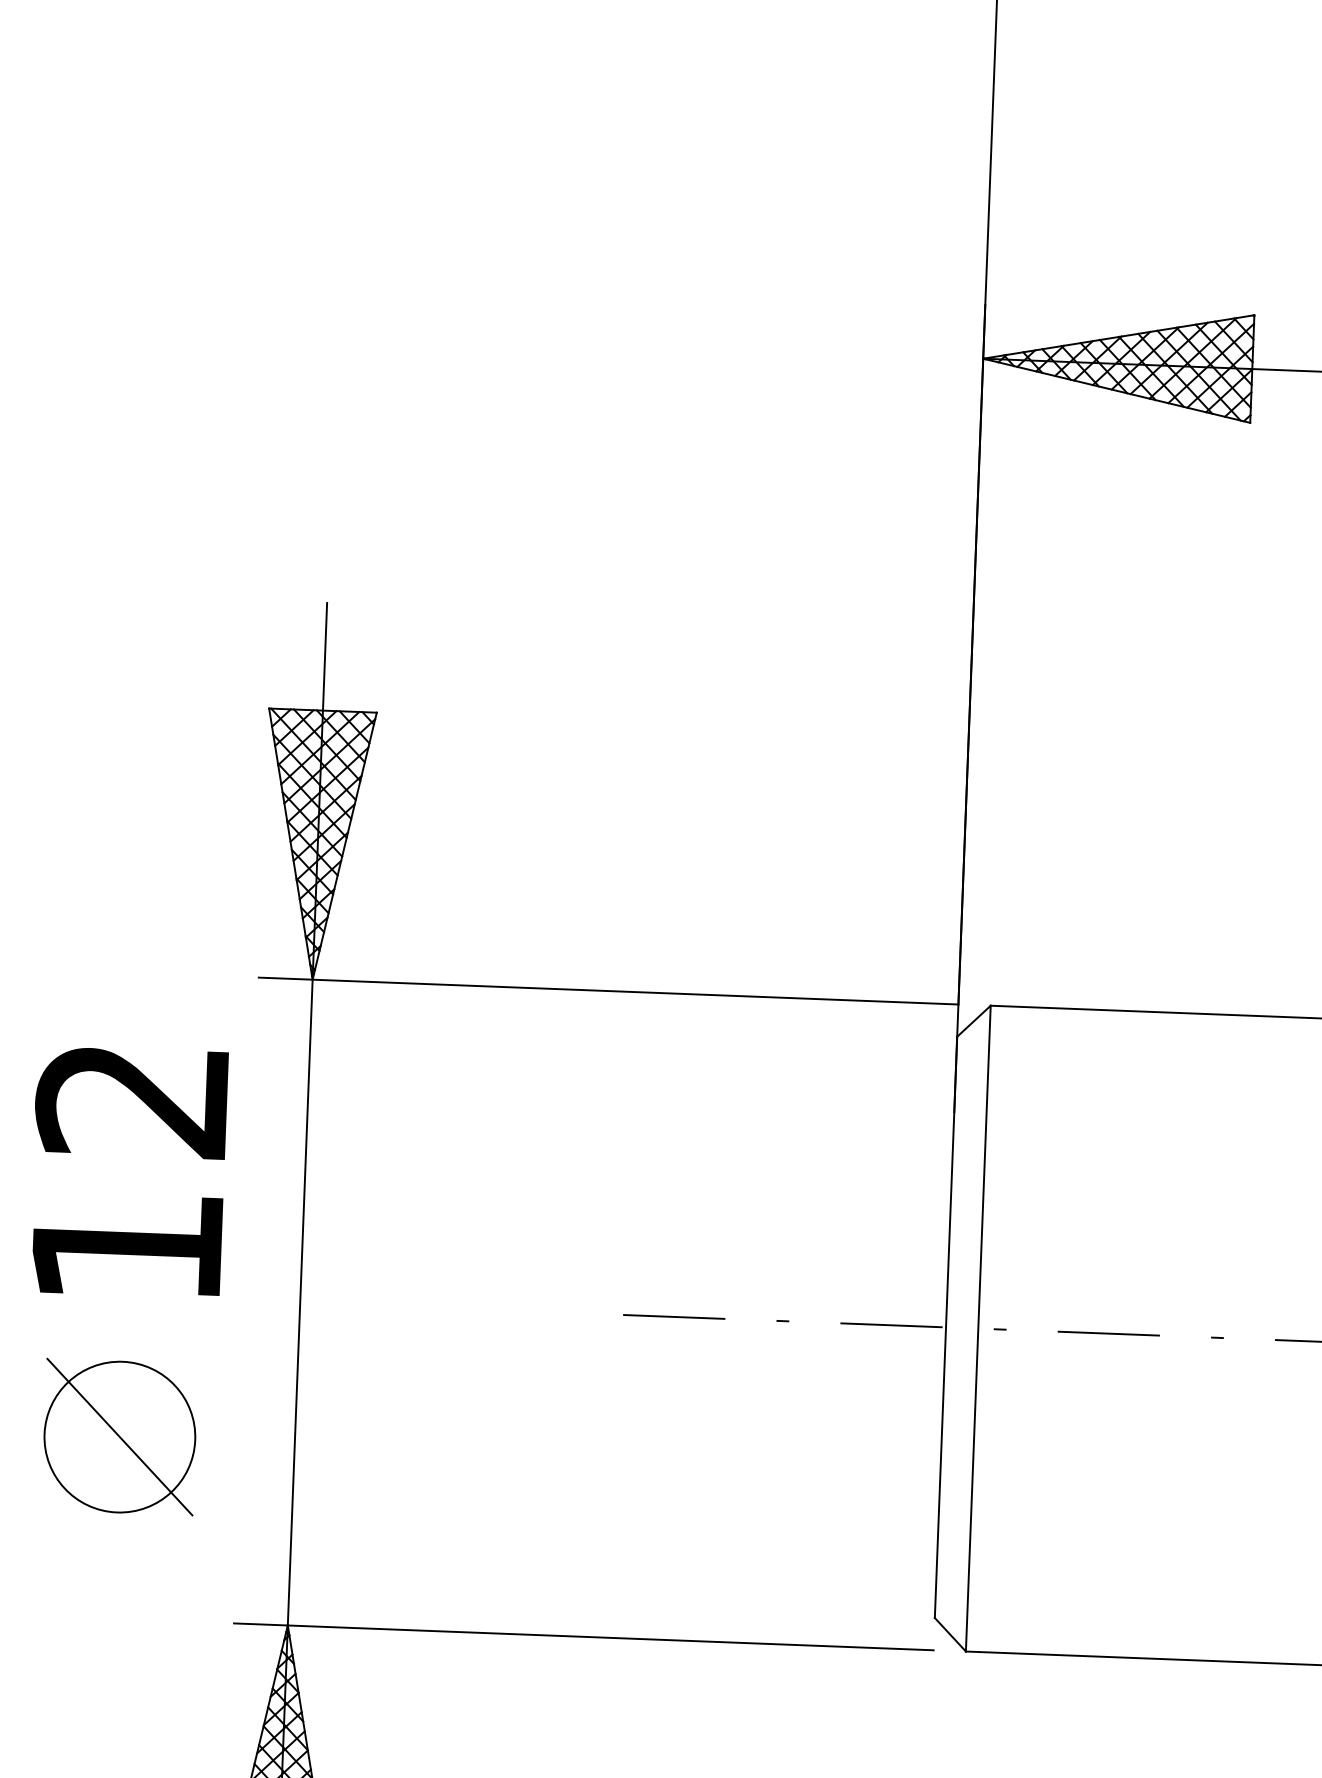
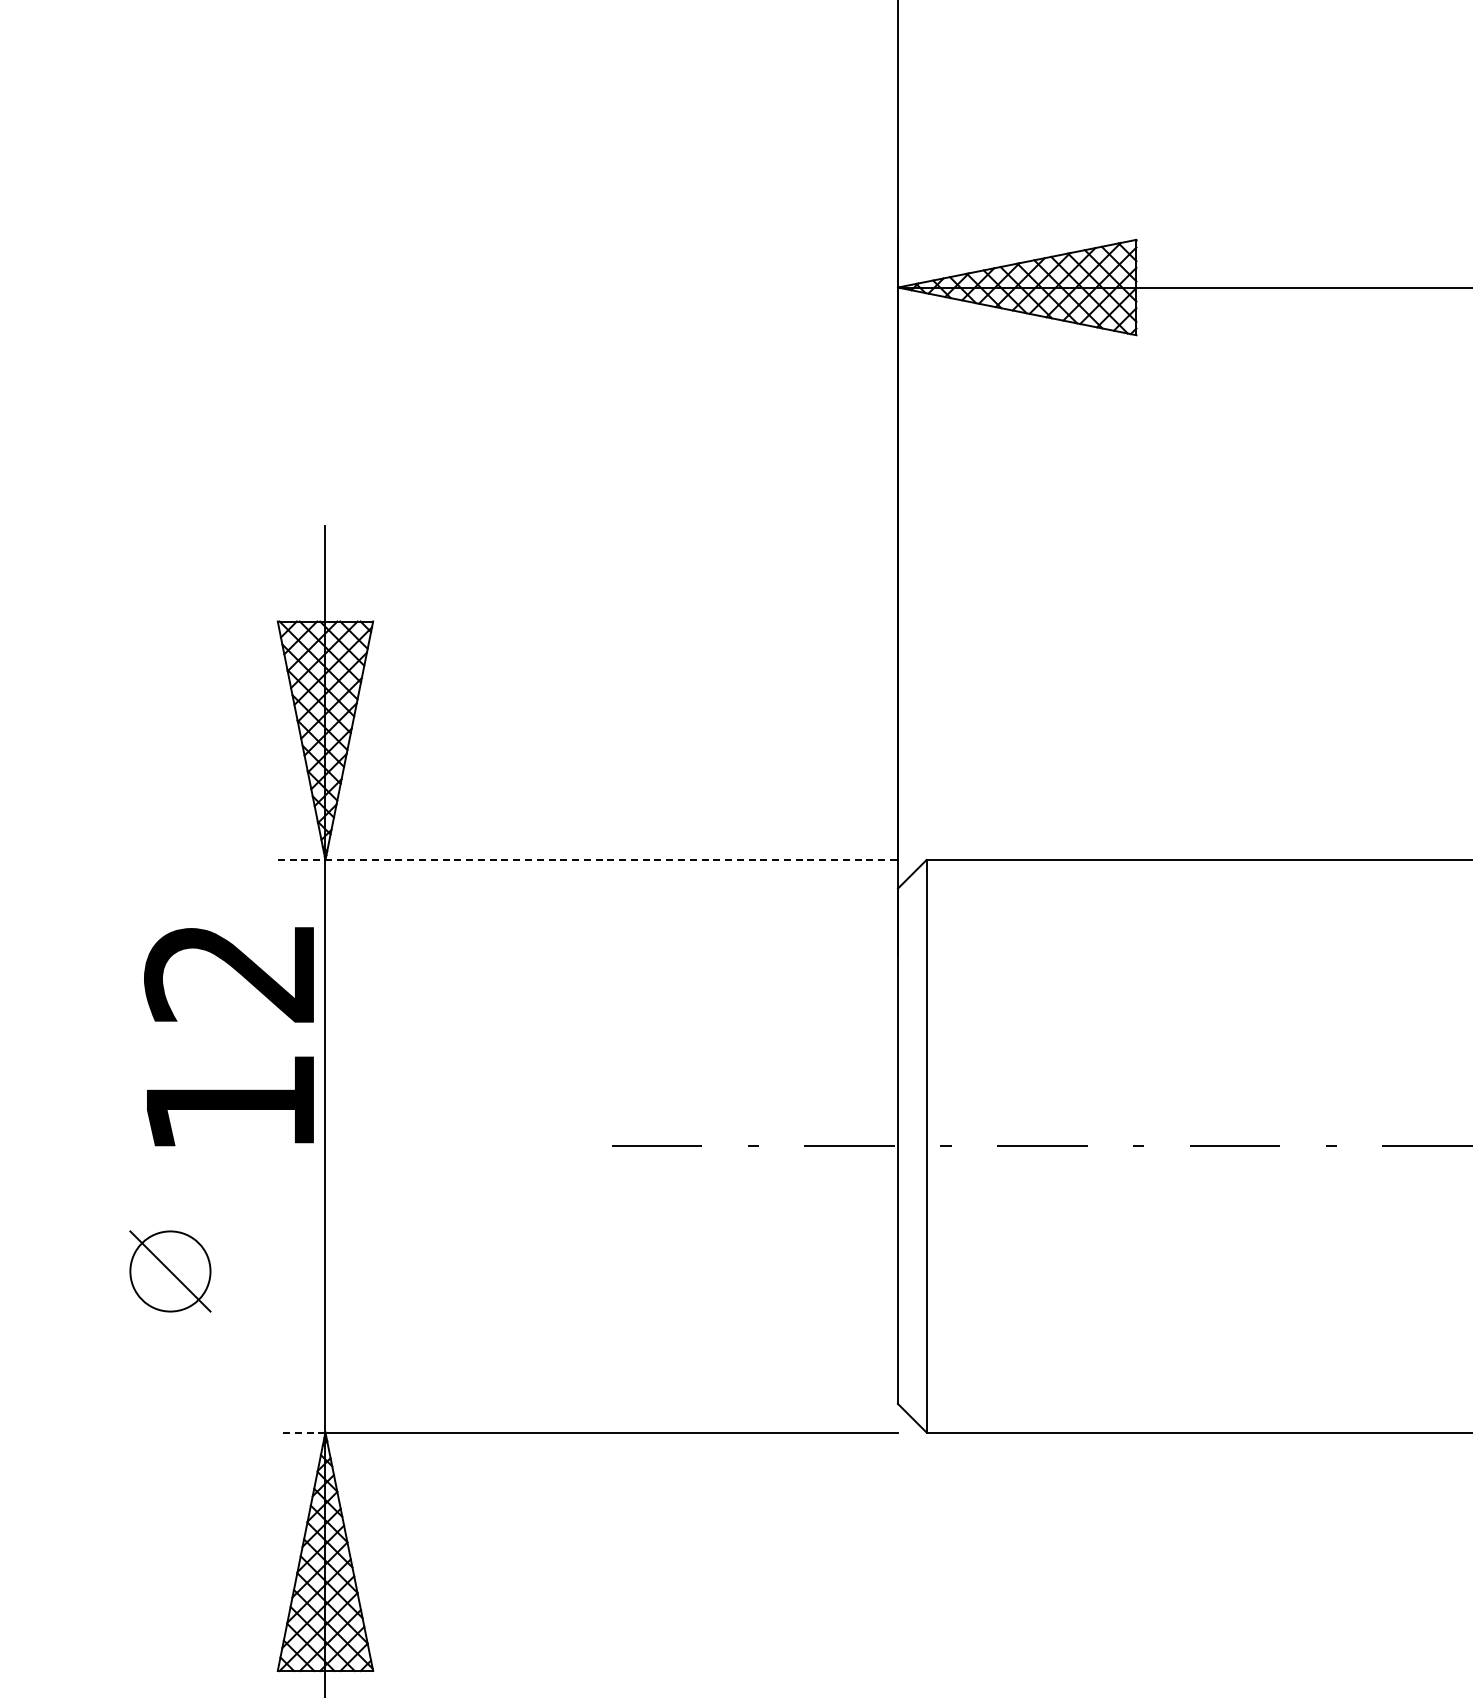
line: (609, 991) -> (588, 860), solid -> dashed
text: (127, 1171) -> (228, 1036), moved
part: (119, 1437) -> (170, 1271), size x0.6
line: (260, 1624) -> (301, 1432), solid -> dashed

